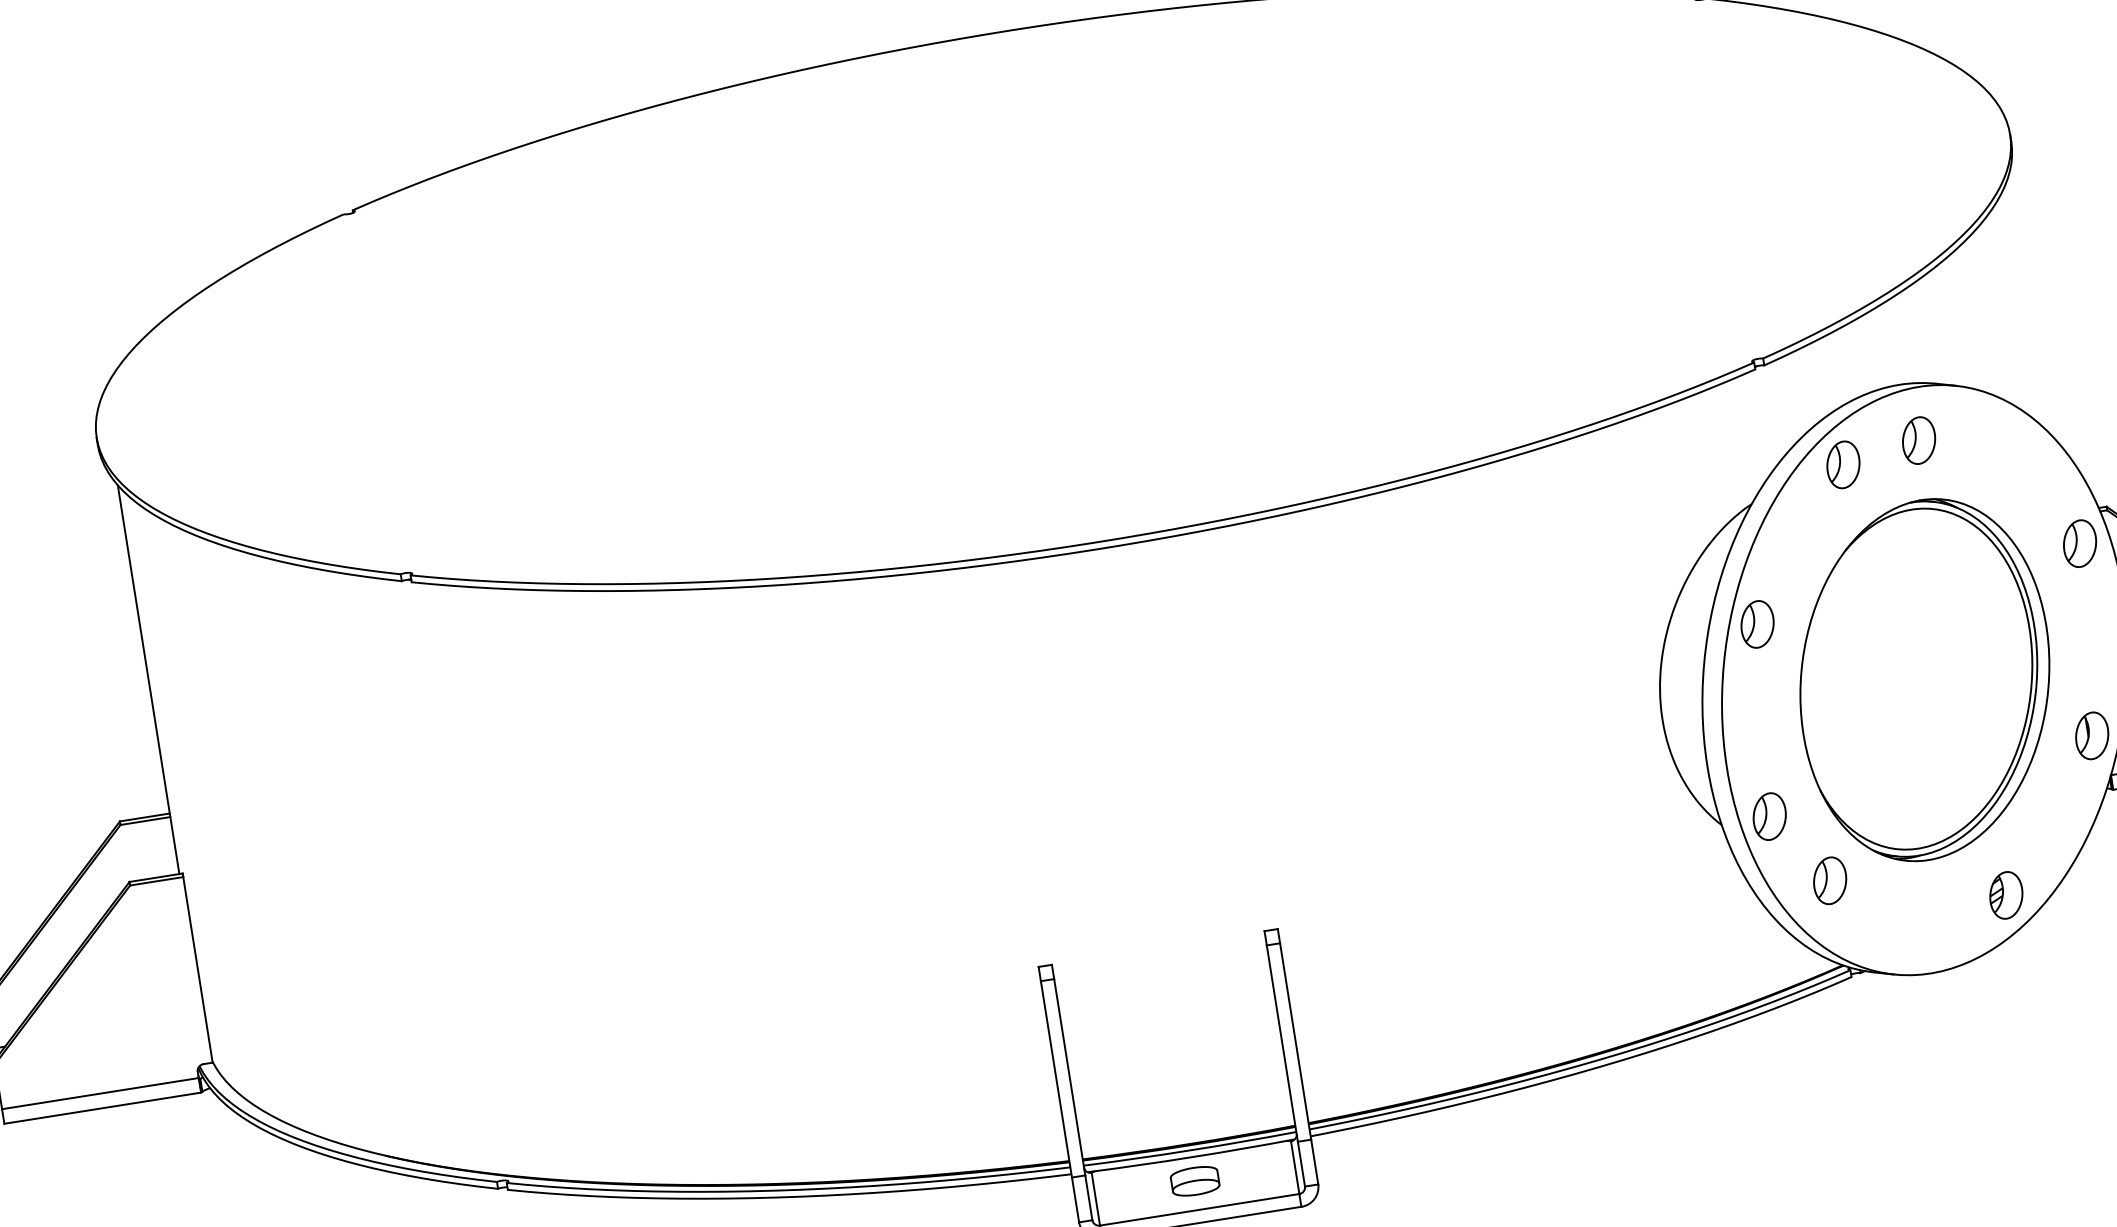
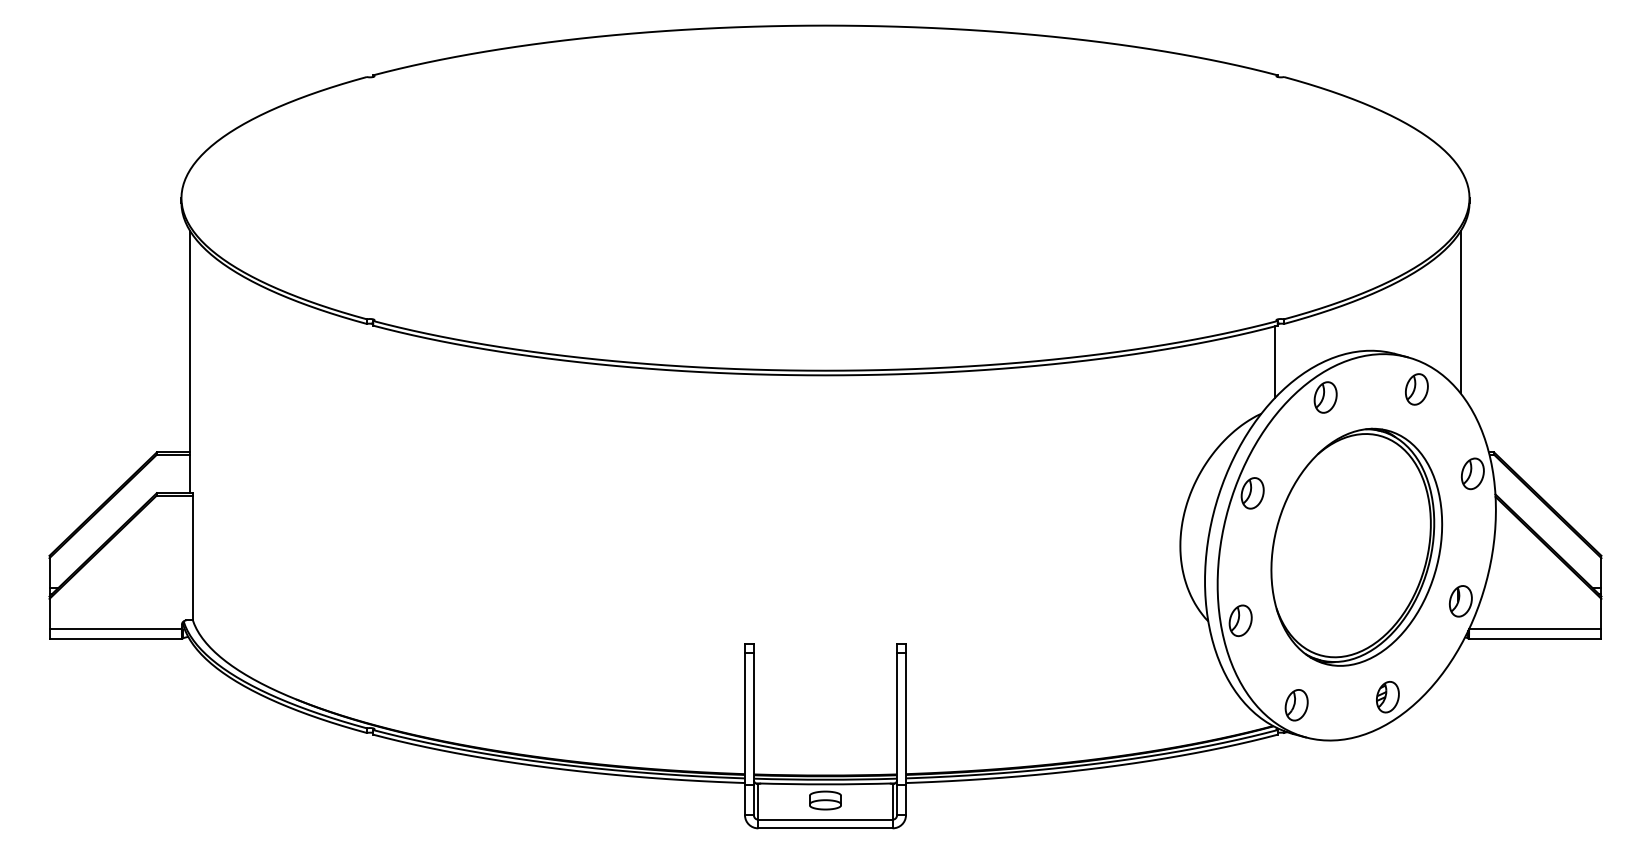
line: (2023, 306) -> (1460, 312), added
line: (1759, 424) -> (1274, 362), added
part: (1918, 440) -> (1416, 389), moved
part: (1829, 881) -> (1296, 705), moved

